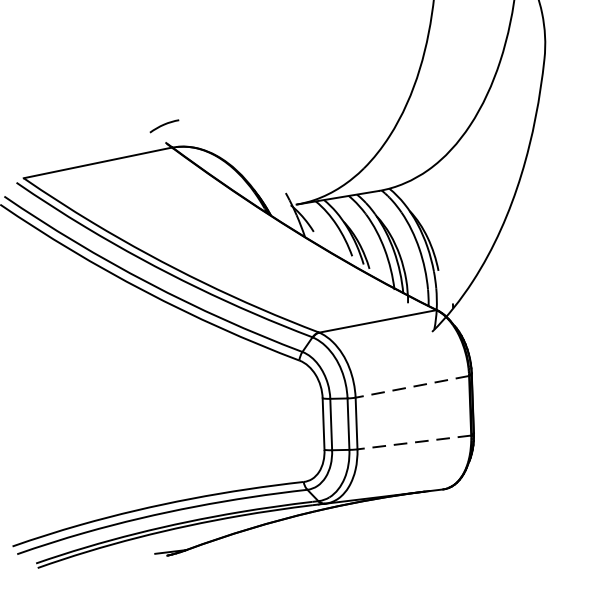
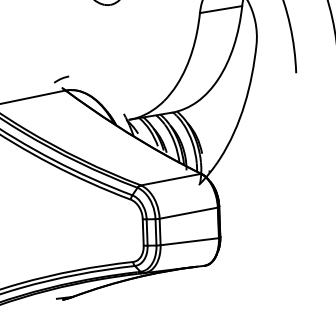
line: (411, 387) -> (188, 213), dashed -> solid
line: (413, 442) -> (189, 241), dashed -> solid

